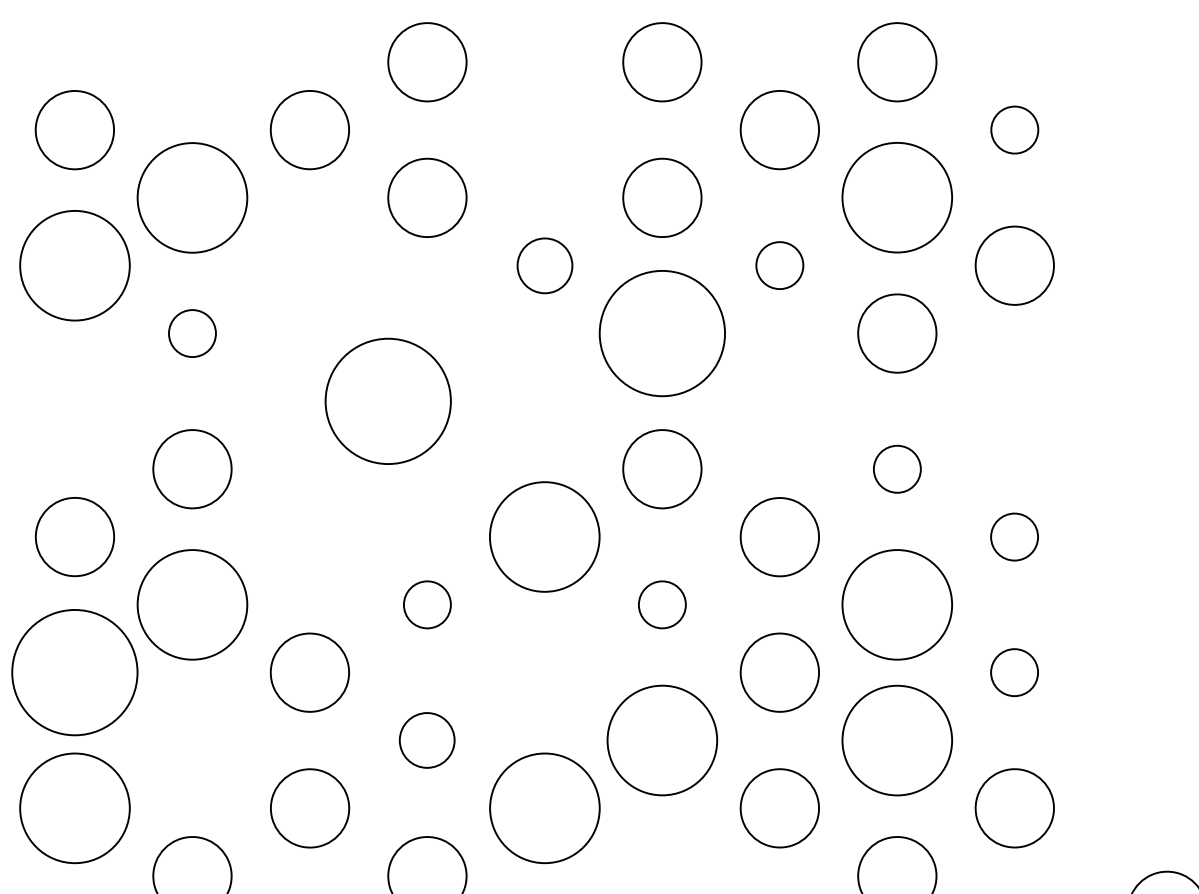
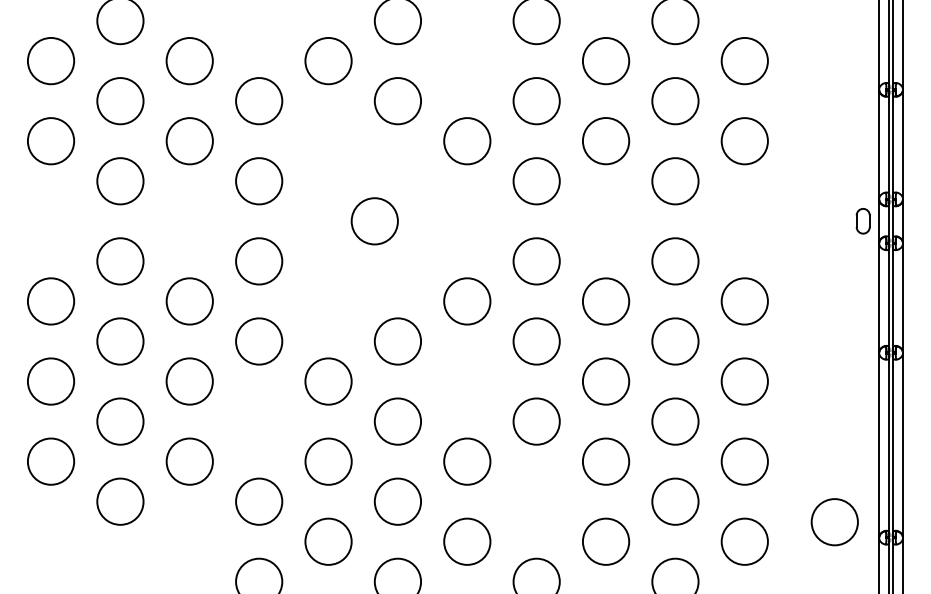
circle: (1014, 129) -> (744, 60), size x1.67
circle: (193, 198) -> (259, 101), size x0.71
circle: (897, 198) -> (675, 101), size x0.71
circle: (74, 266) -> (189, 141), size x0.71
circle: (545, 266) -> (467, 141), size x1.43
circle: (778, 266) -> (605, 141), size x1.67
circle: (193, 333) -> (259, 181), size x1.67
circle: (662, 333) -> (536, 181), size x0.62
circle: (387, 401) -> (374, 221), size x0.62
circle: (897, 469) -> (675, 261), size x1.67
circle: (545, 537) -> (467, 301), size x0.71
circle: (1014, 537) -> (744, 301), size x1.67
circle: (193, 604) -> (259, 341), size x0.71
circle: (426, 604) -> (397, 341), size x1.67
circle: (662, 604) -> (536, 341), size x1.67
circle: (897, 604) -> (675, 341), size x0.71
circle: (74, 672) -> (189, 381), size x0.62
circle: (1014, 672) -> (744, 381), size x1.67
circle: (426, 740) -> (397, 421), size x1.43
circle: (662, 740) -> (536, 421), size x0.71
circle: (897, 740) -> (675, 421), size x0.71
circle: (74, 808) -> (189, 461), size x0.71
circle: (545, 808) -> (467, 461), size x0.71

